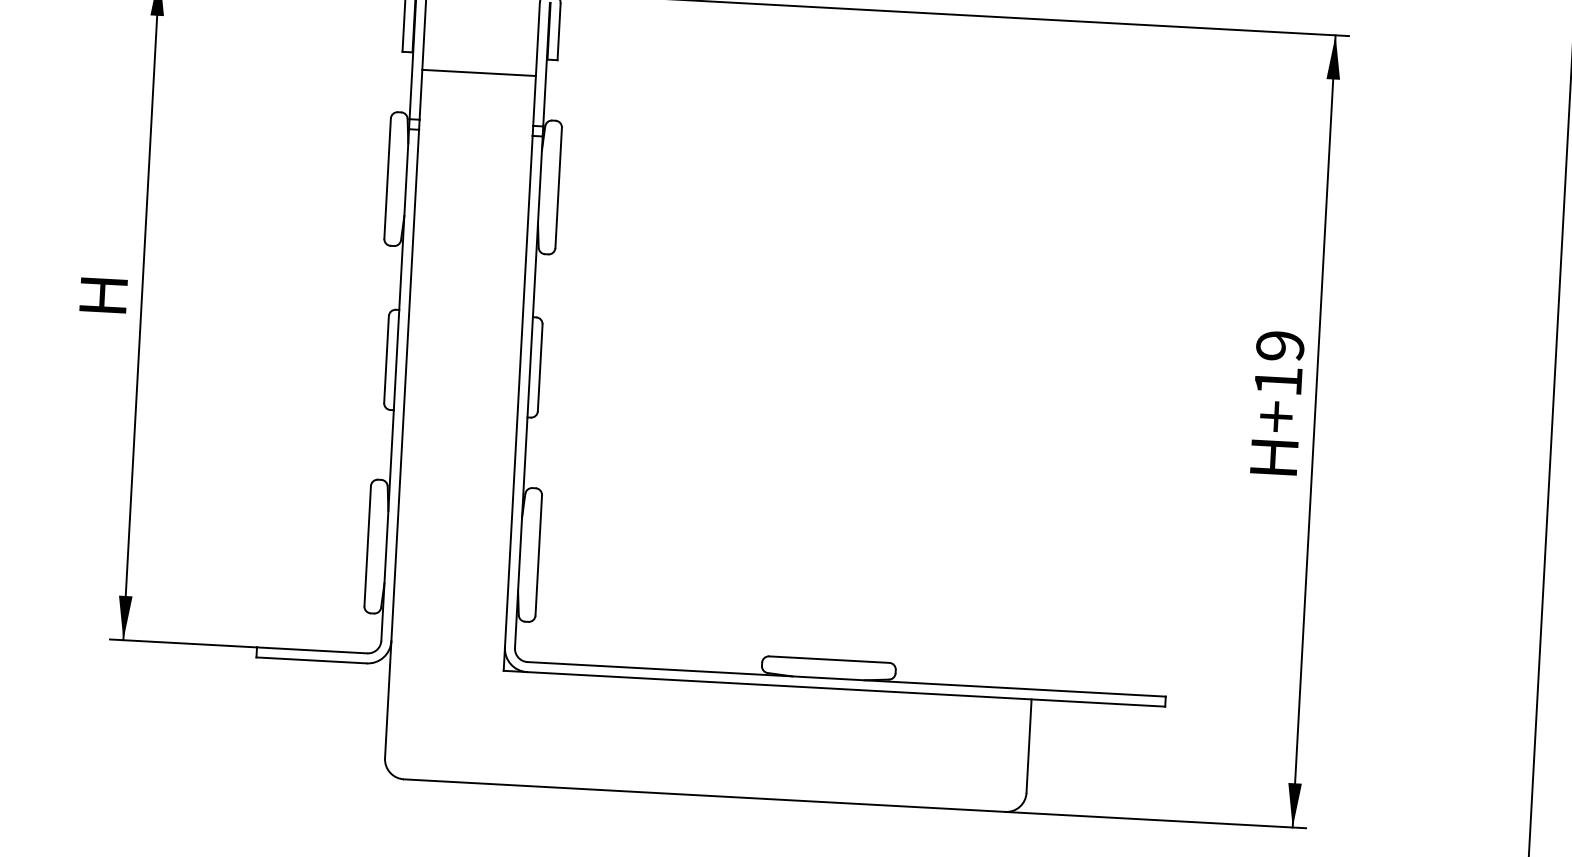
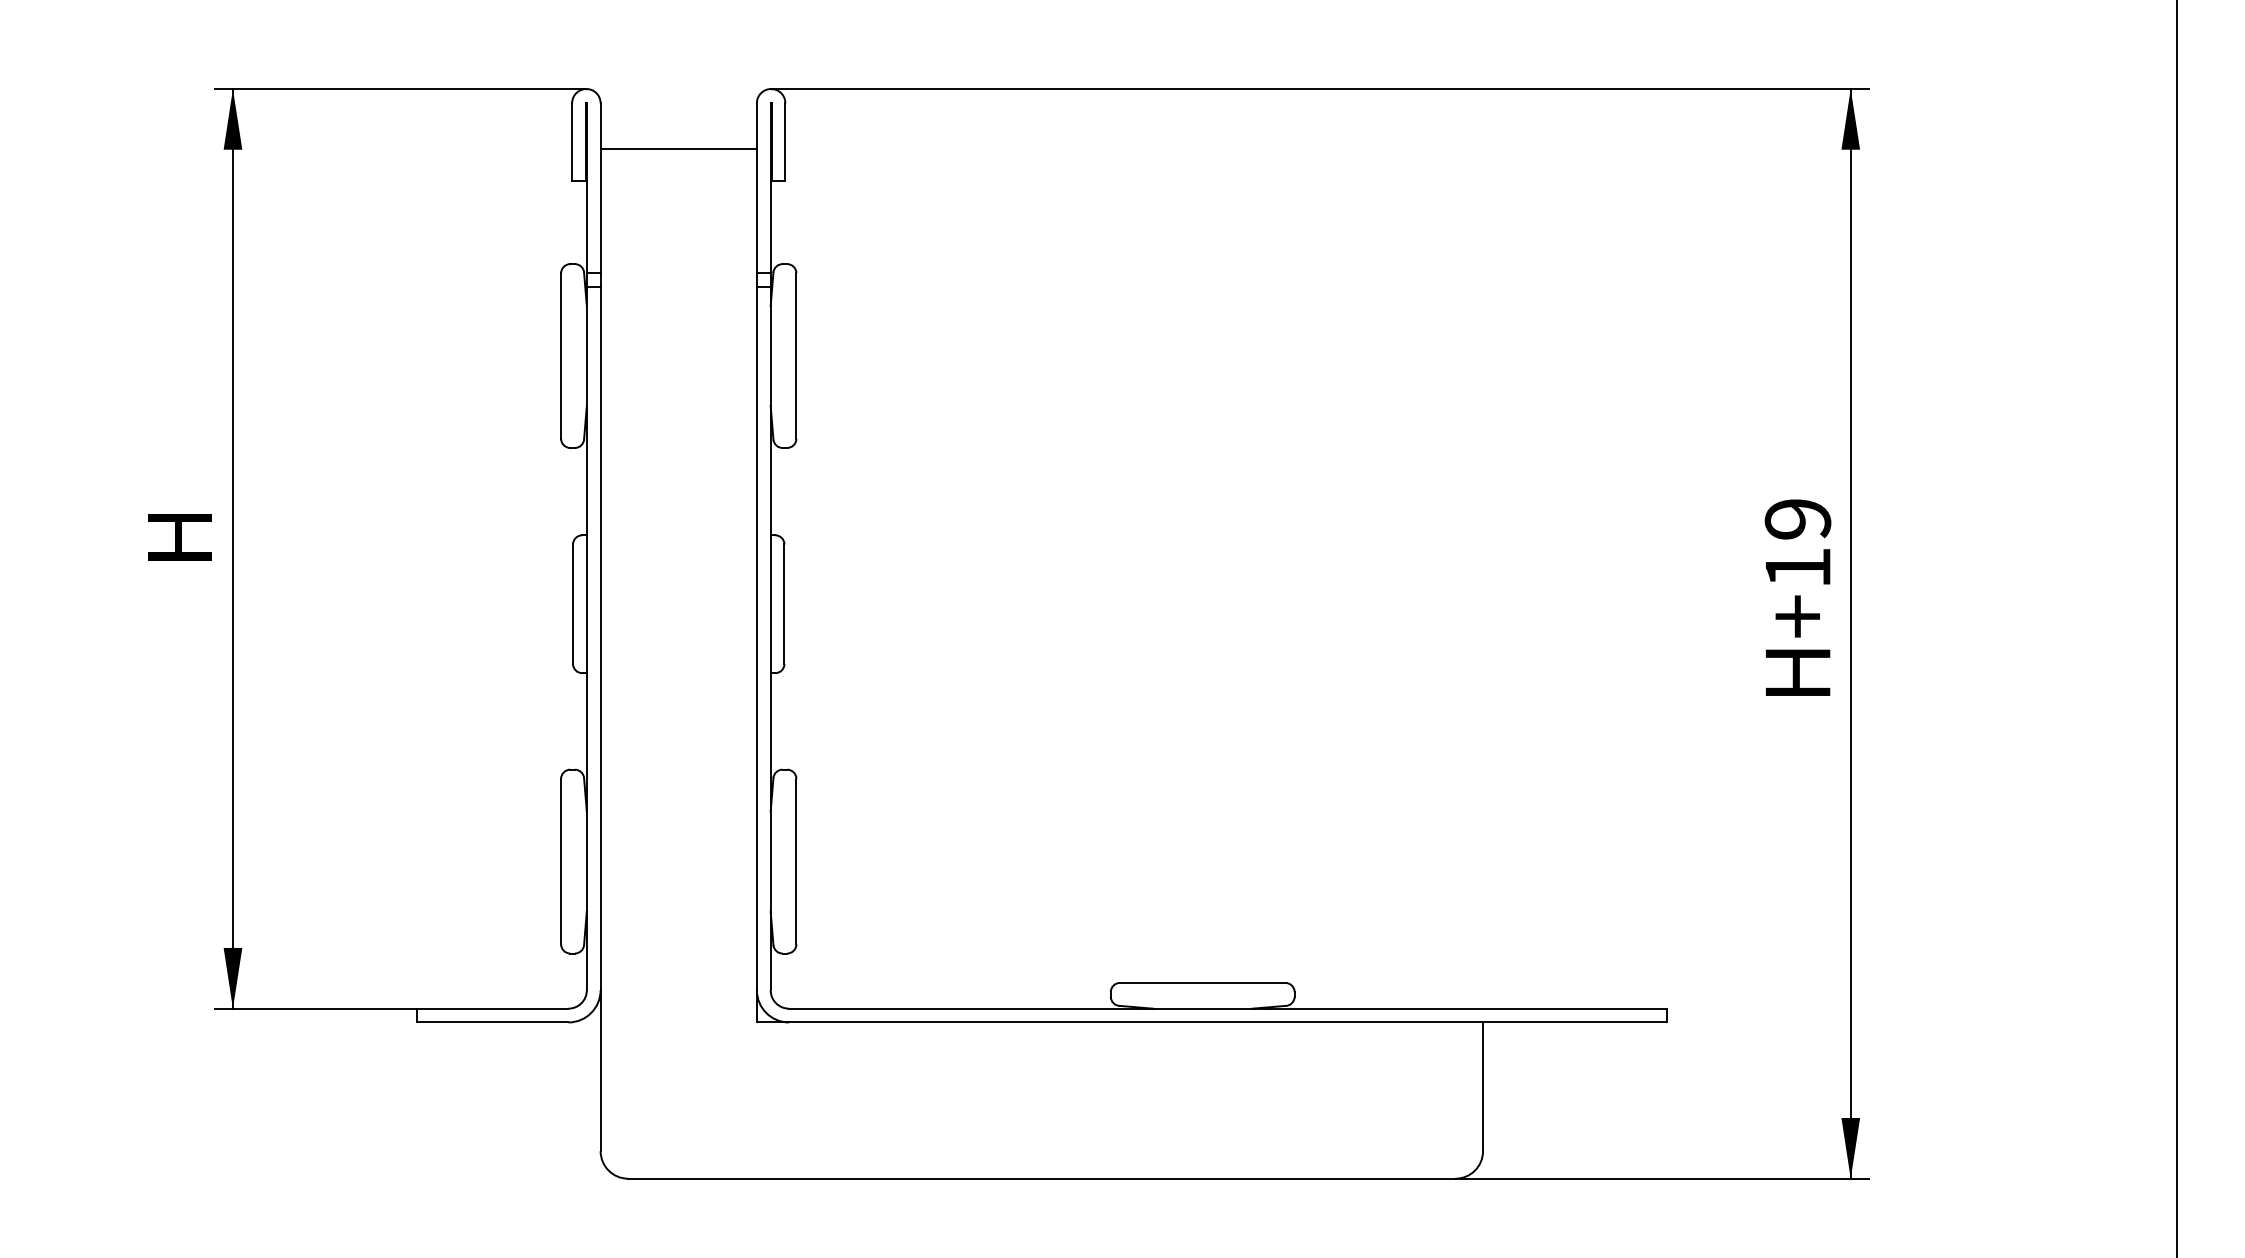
line: (478, 73) -> (678, 149), moved

